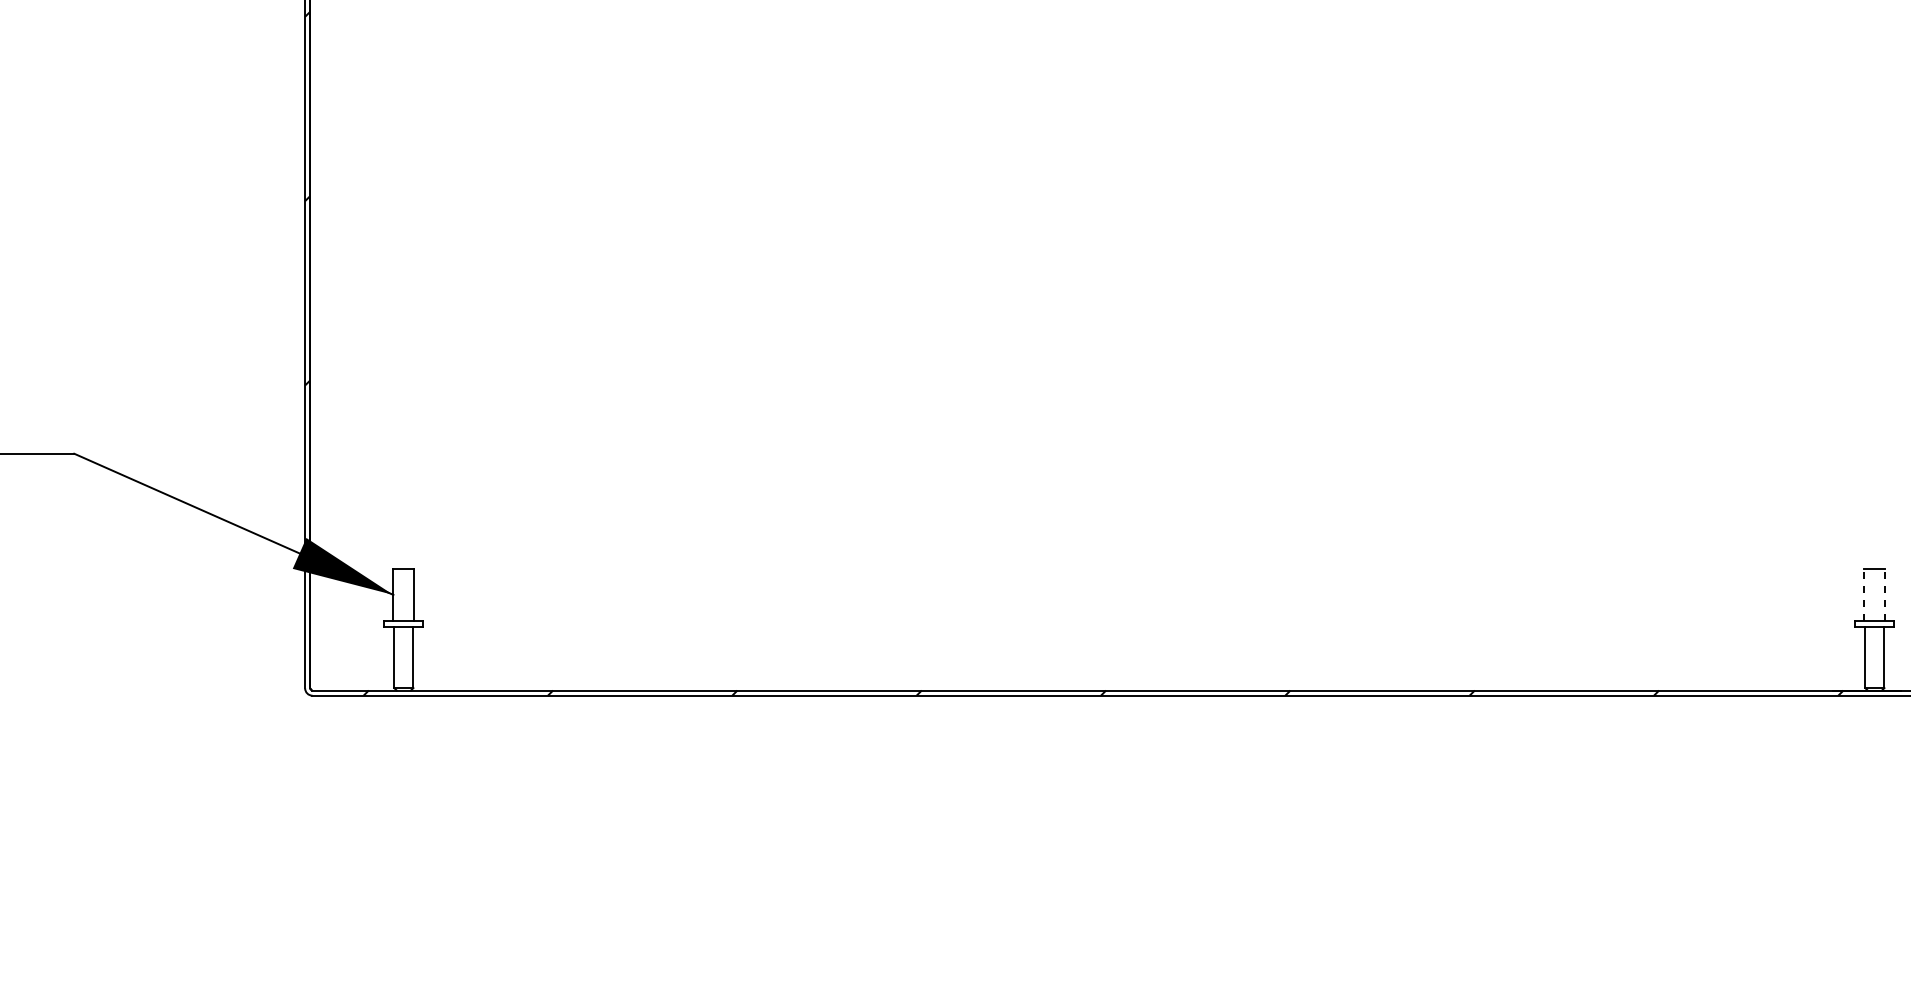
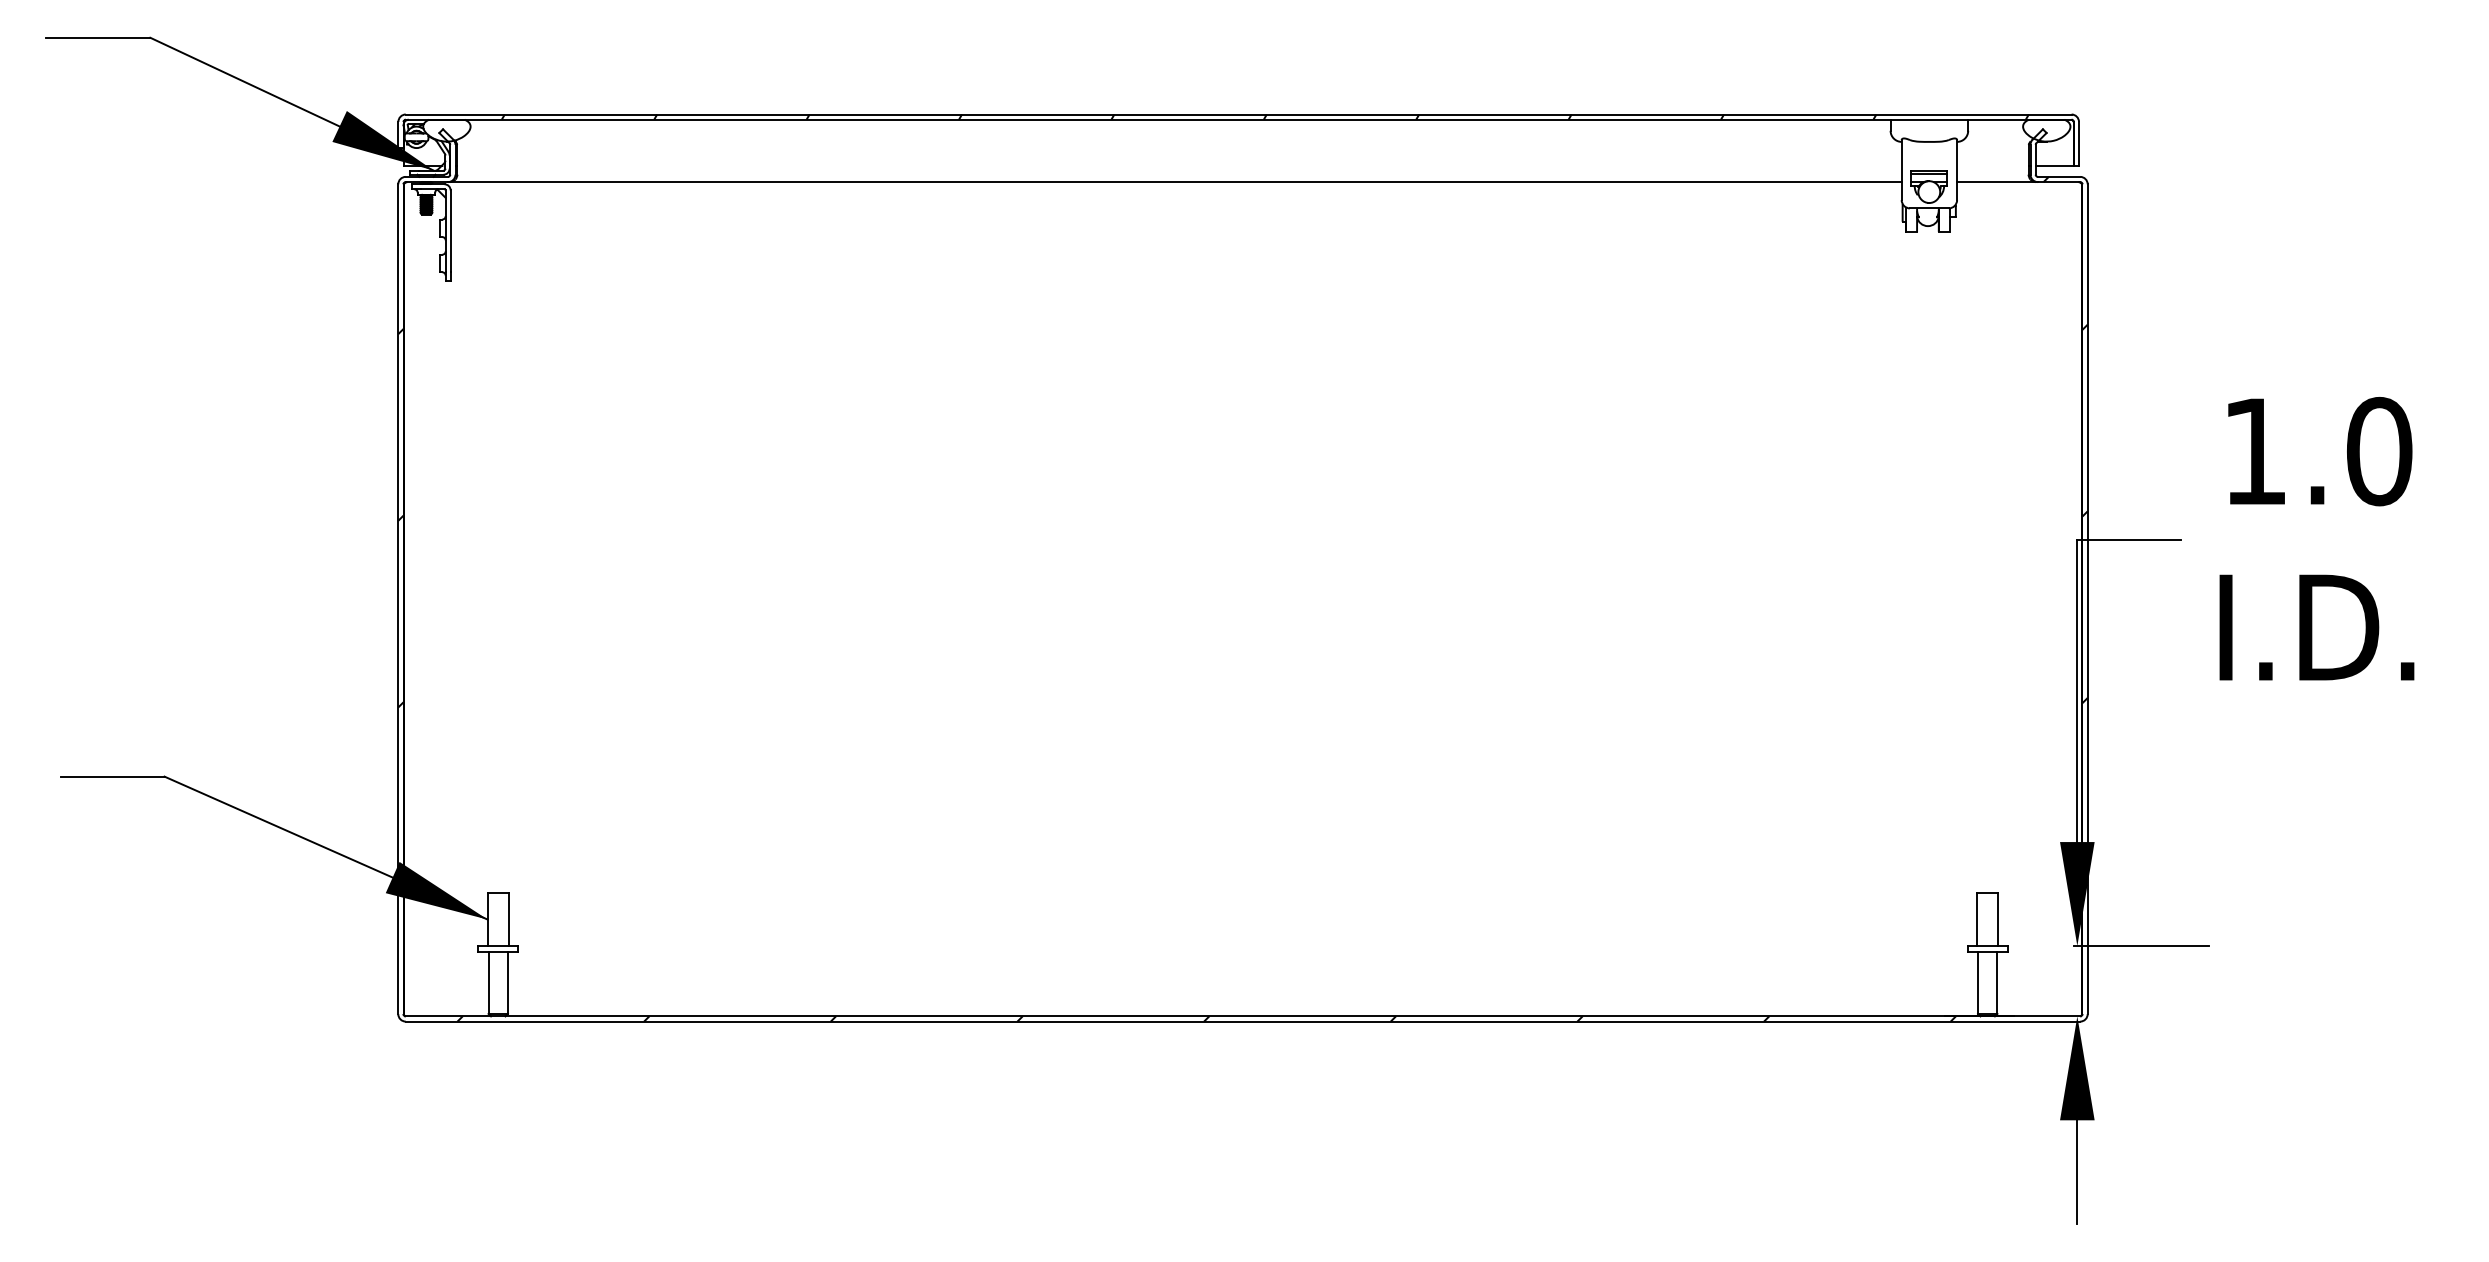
line: (1864, 594) -> (1977, 919), dashed -> solid
line: (1885, 594) -> (1998, 919), dashed -> solid

